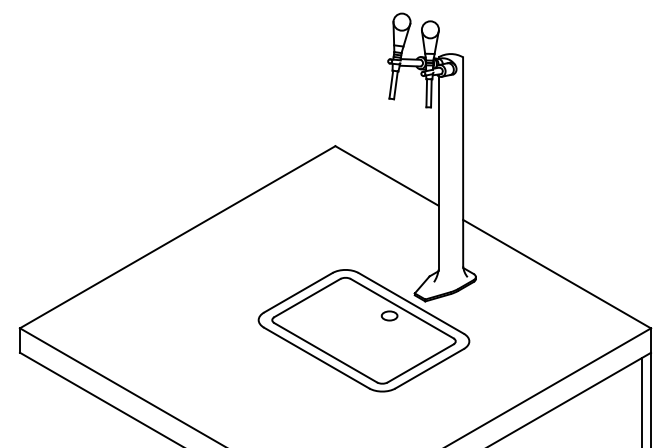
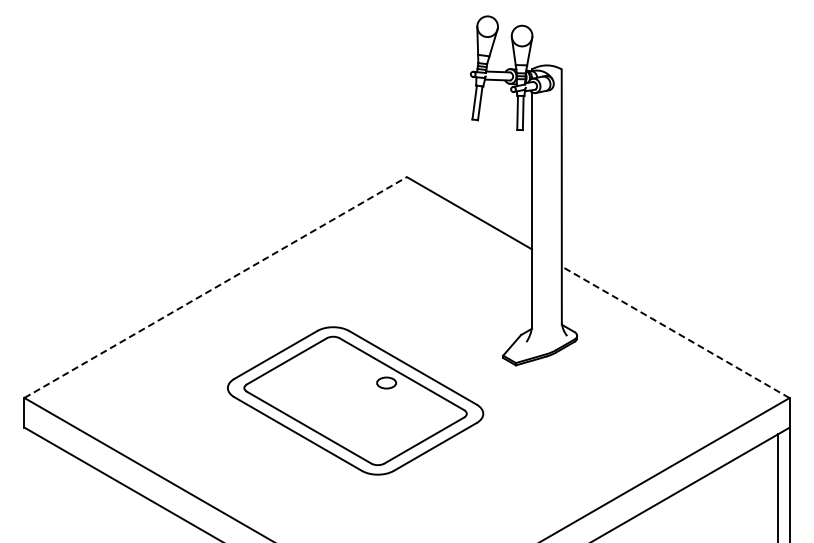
line: (177, 237) -> (215, 287), solid -> dashed
line: (556, 274) -> (675, 332), solid -> dashed
part: (363, 330) -> (355, 400), moved

